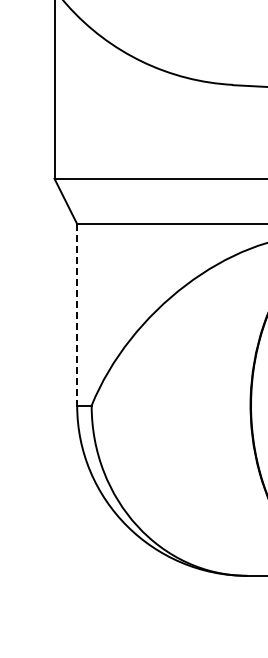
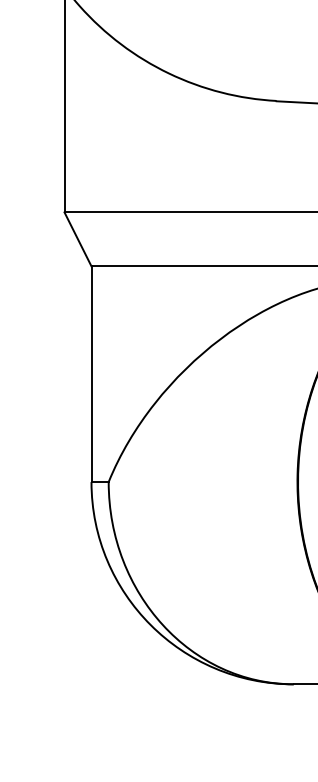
line: (77, 314) -> (91, 373), dashed -> solid

